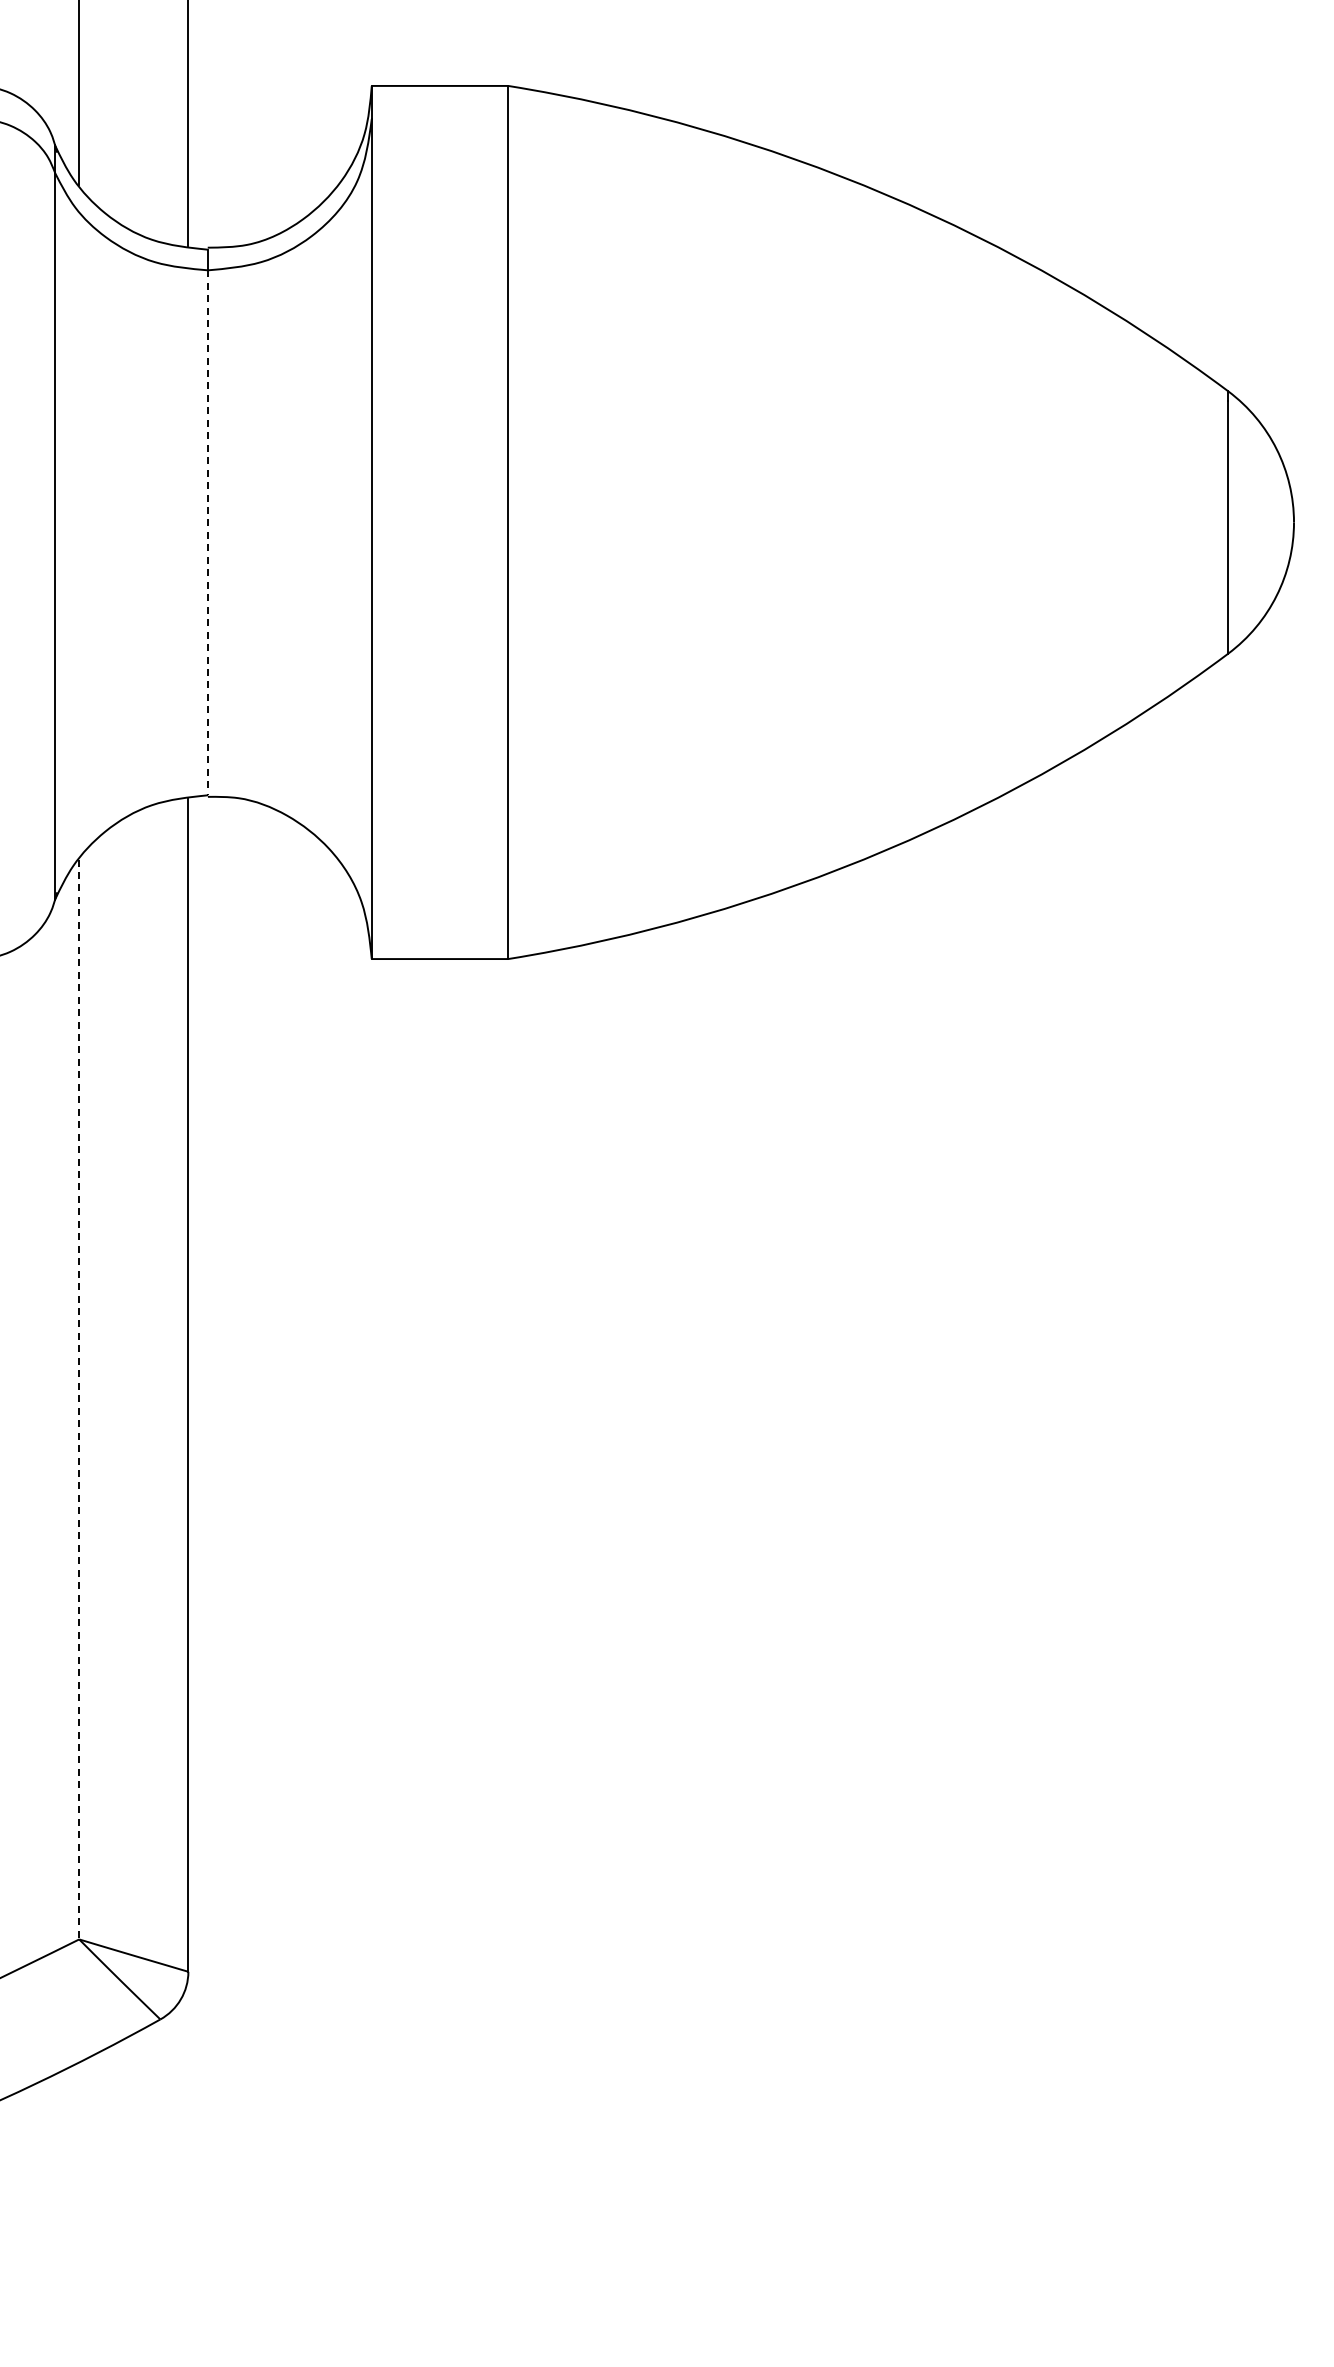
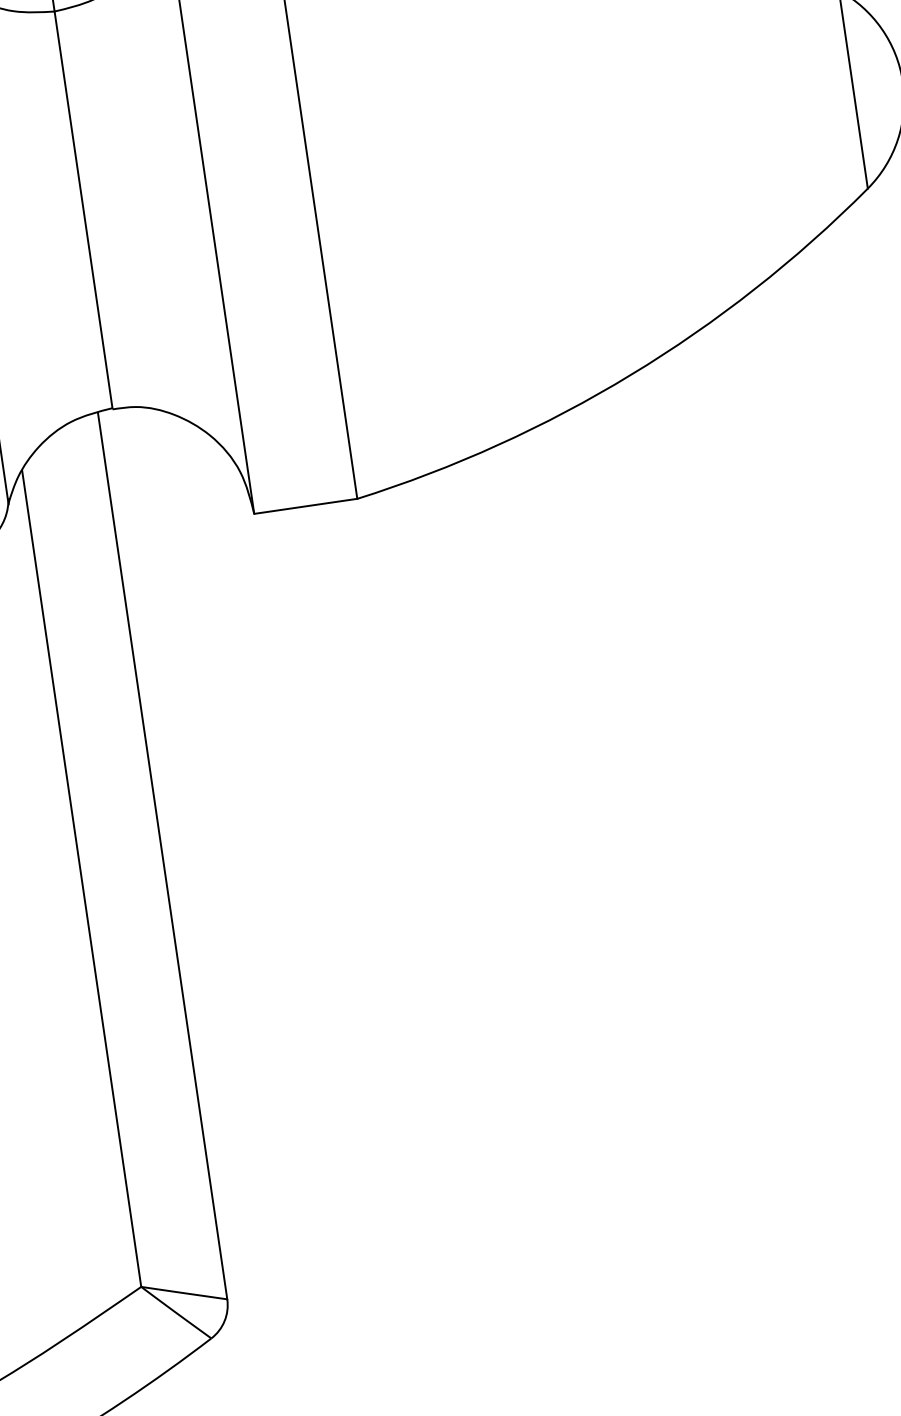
line: (208, 532) -> (83, 209), dashed -> solid
line: (79, 1399) -> (81, 878), dashed -> solid

